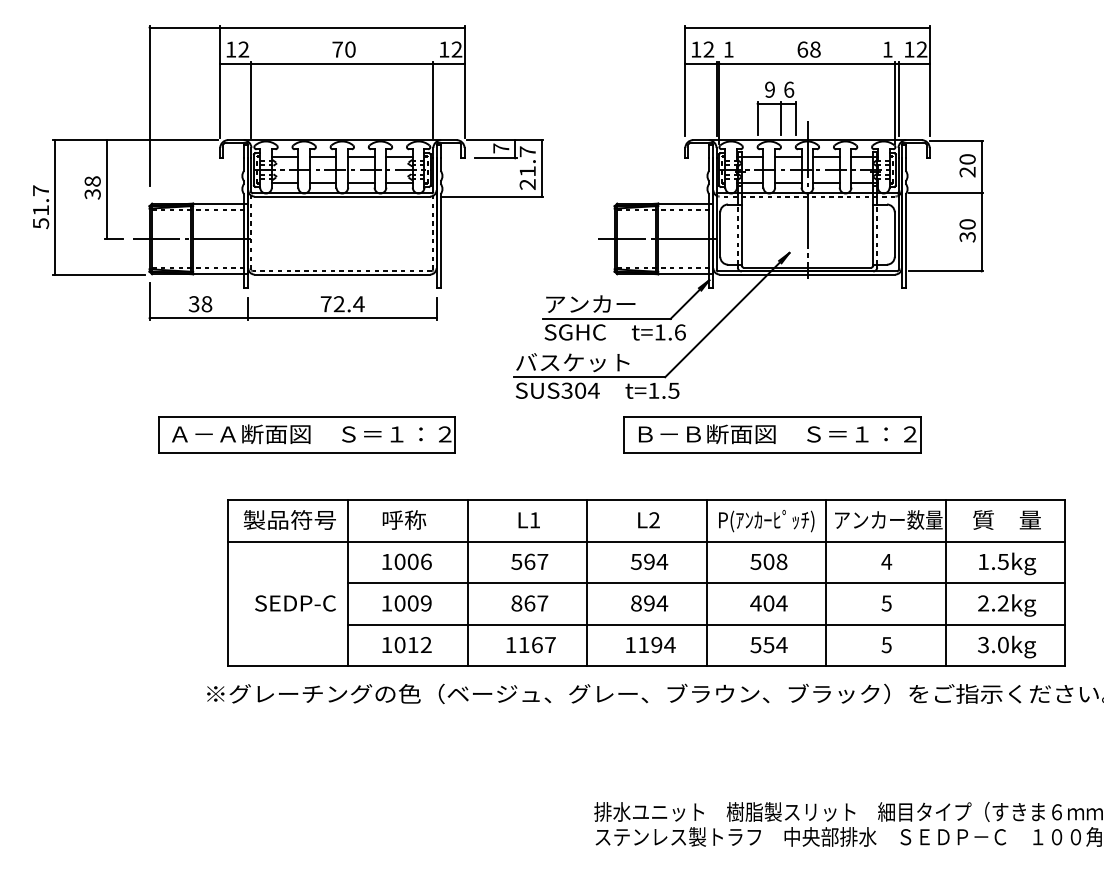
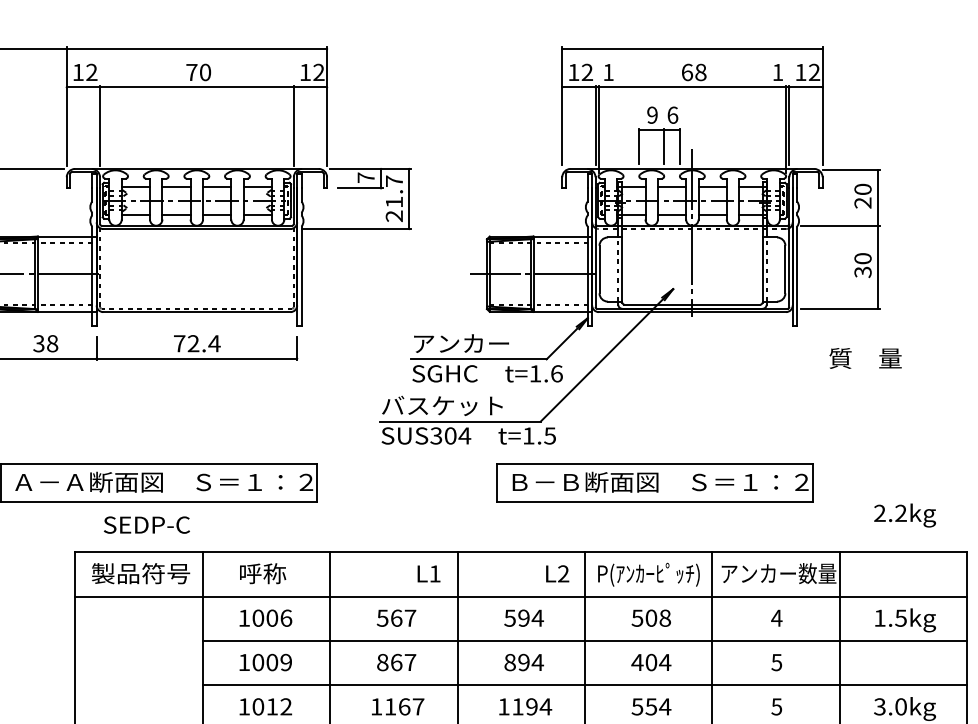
text: (1006, 519) -> (865, 357), moved
text: (528, 520) -> (428, 574), moved
text: (648, 520) -> (557, 574), moved
text: (295, 603) -> (146, 525), moved
text: (1007, 605) -> (905, 515), moved

